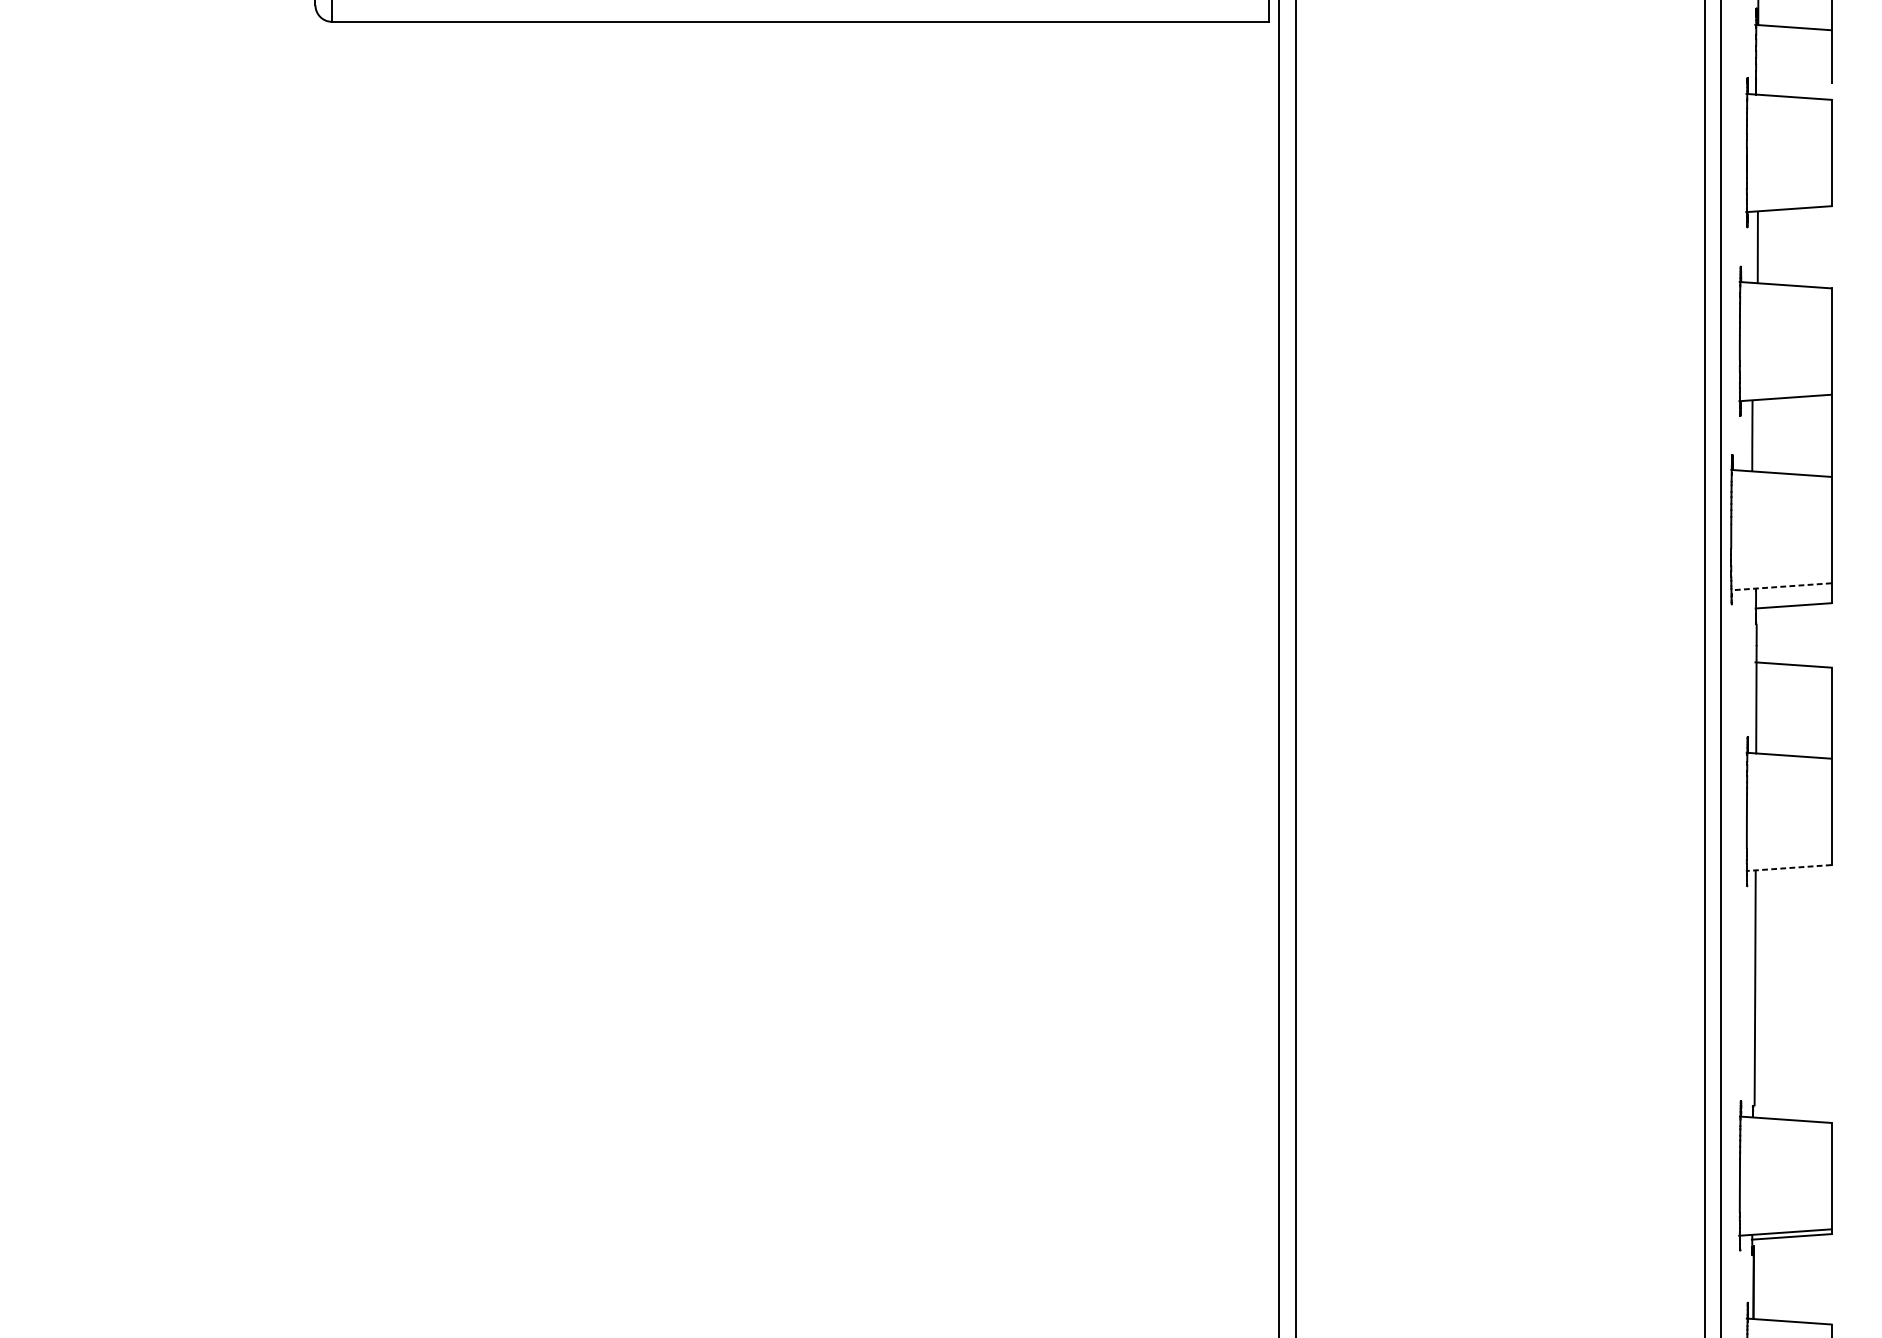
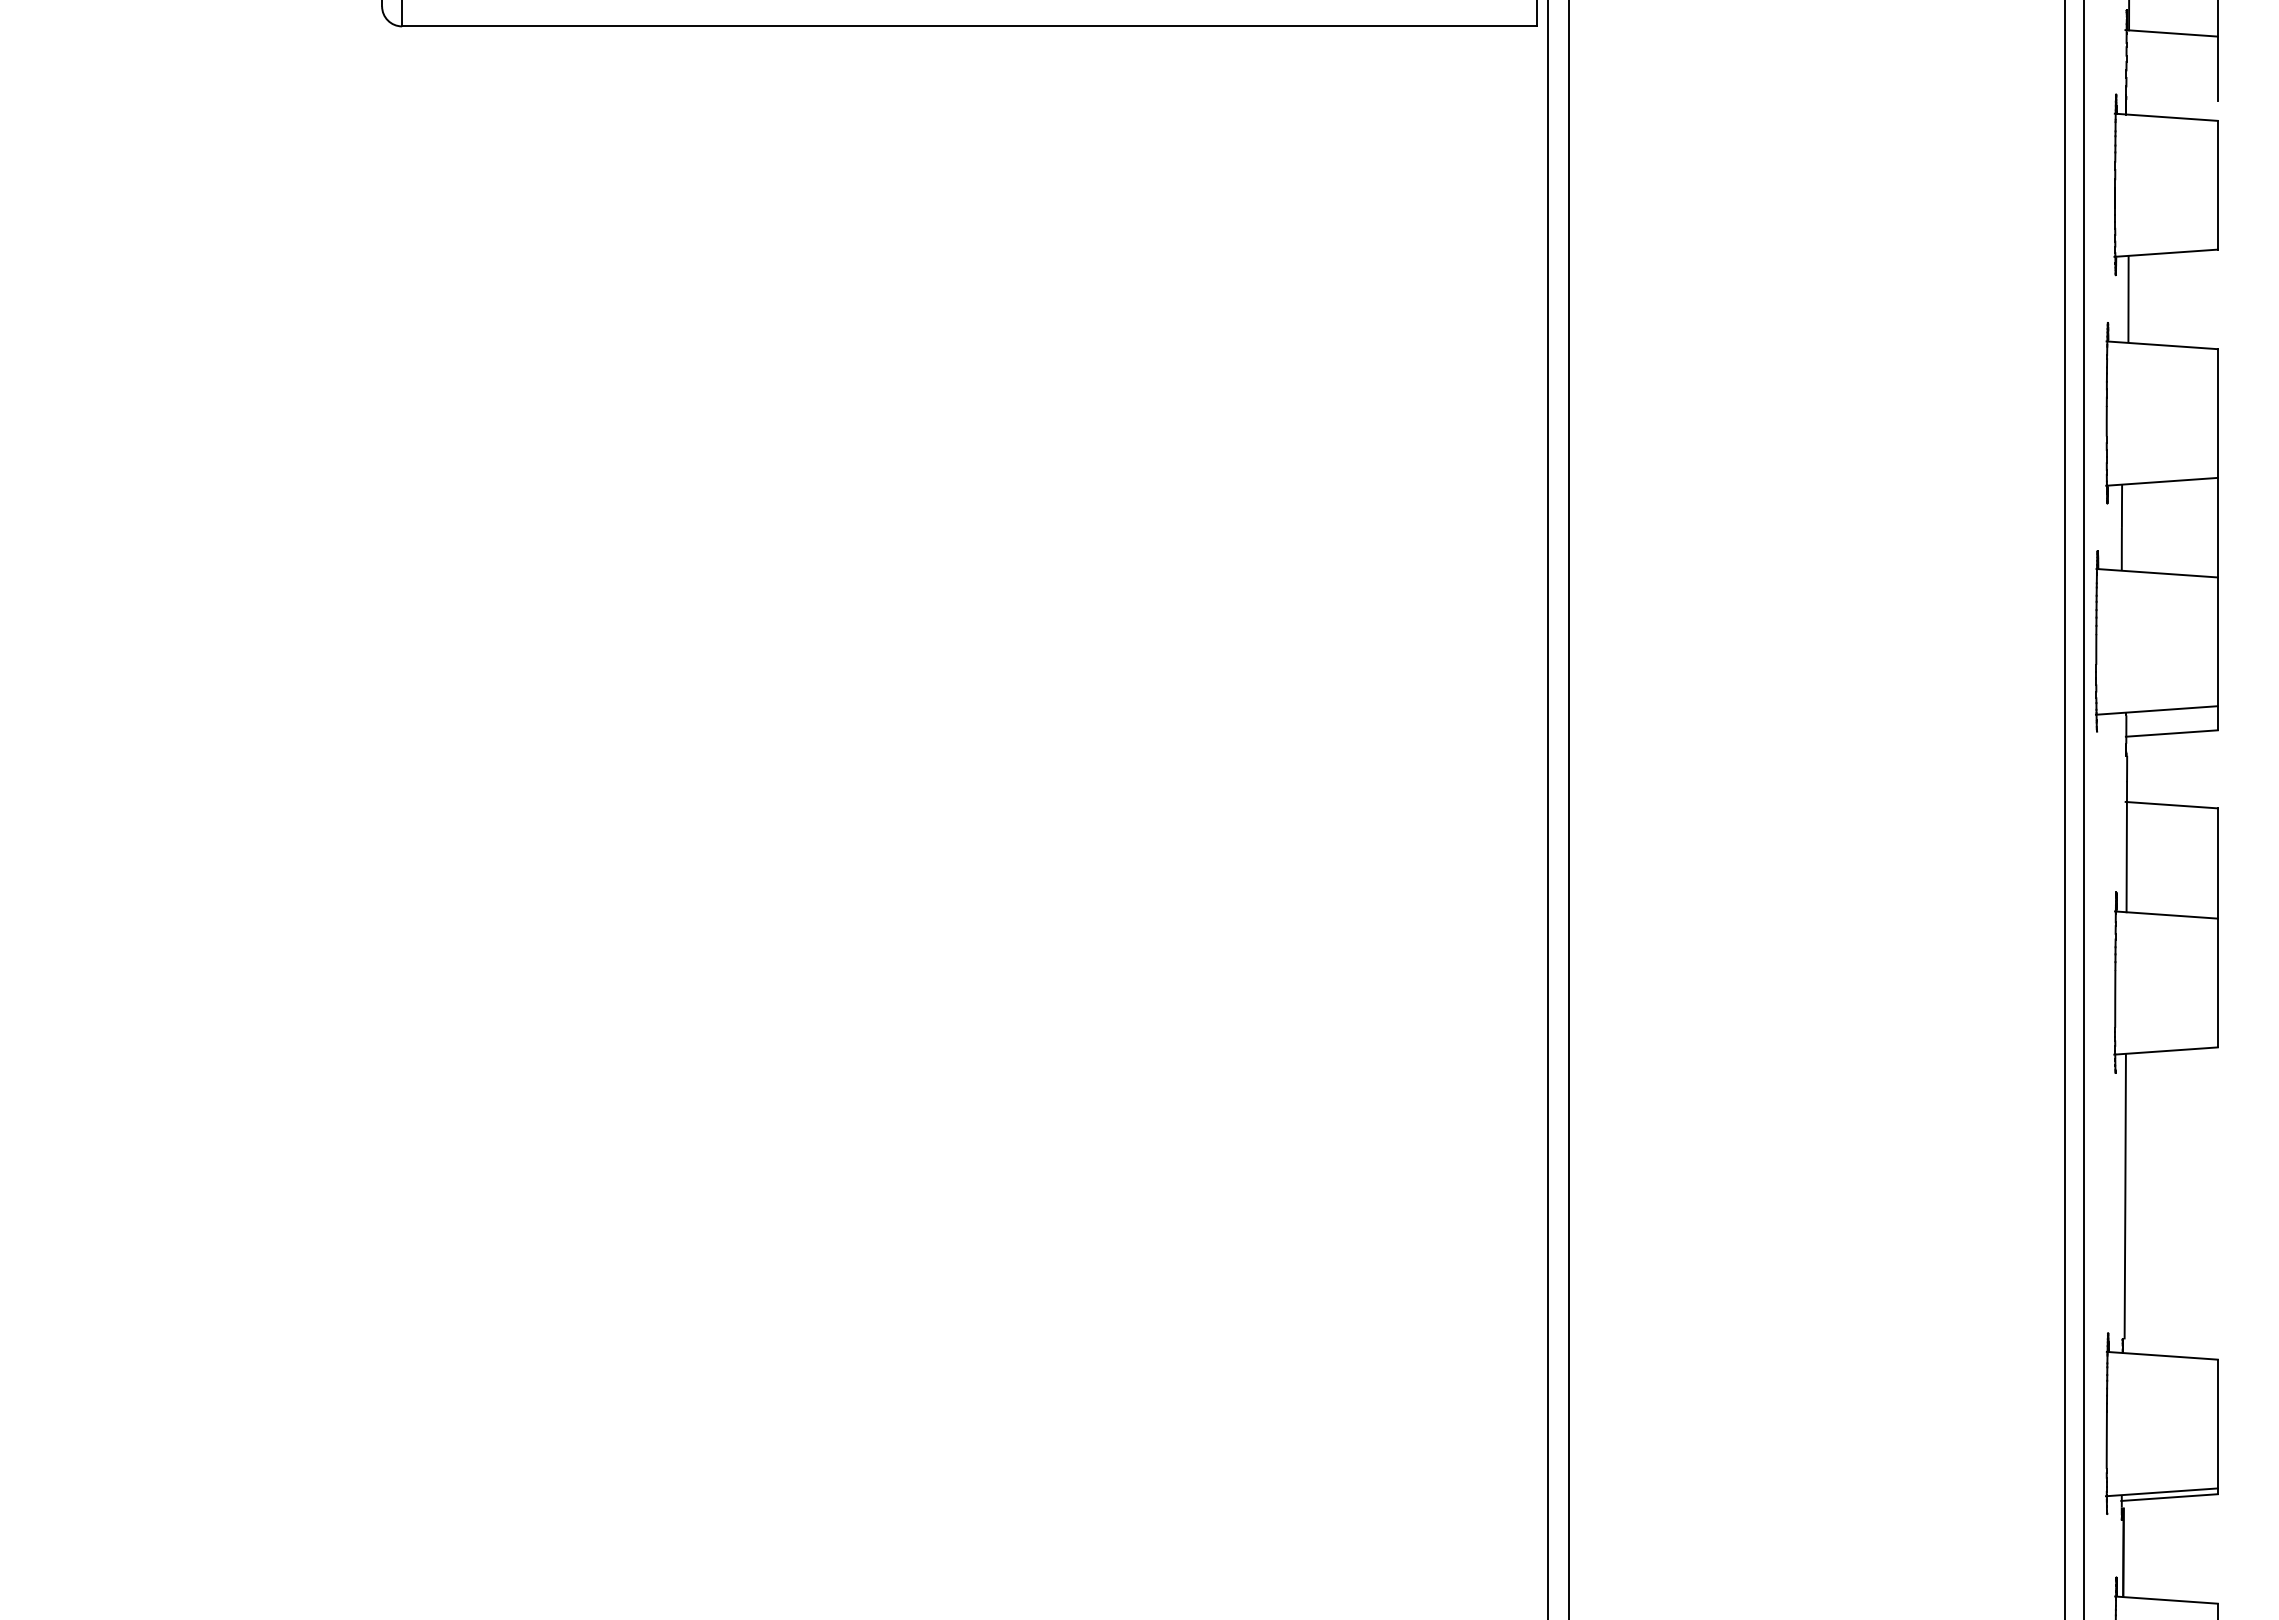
line: (1780, 586) -> (2156, 710), dashed -> solid
line: (1789, 868) -> (2166, 1051), dashed -> solid

